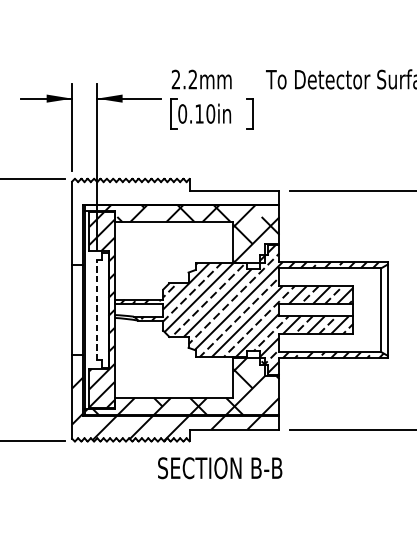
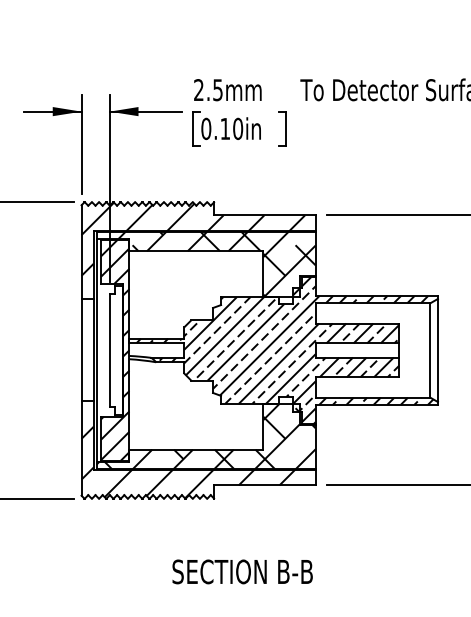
text: (192, 79) -> (217, 90), 2.2mm -> 2.5mm
hatch: (170, 211) -> (192, 238), added
line: (96, 310) -> (109, 350), dashed -> solid
text: (220, 467) -> (242, 571), moved

